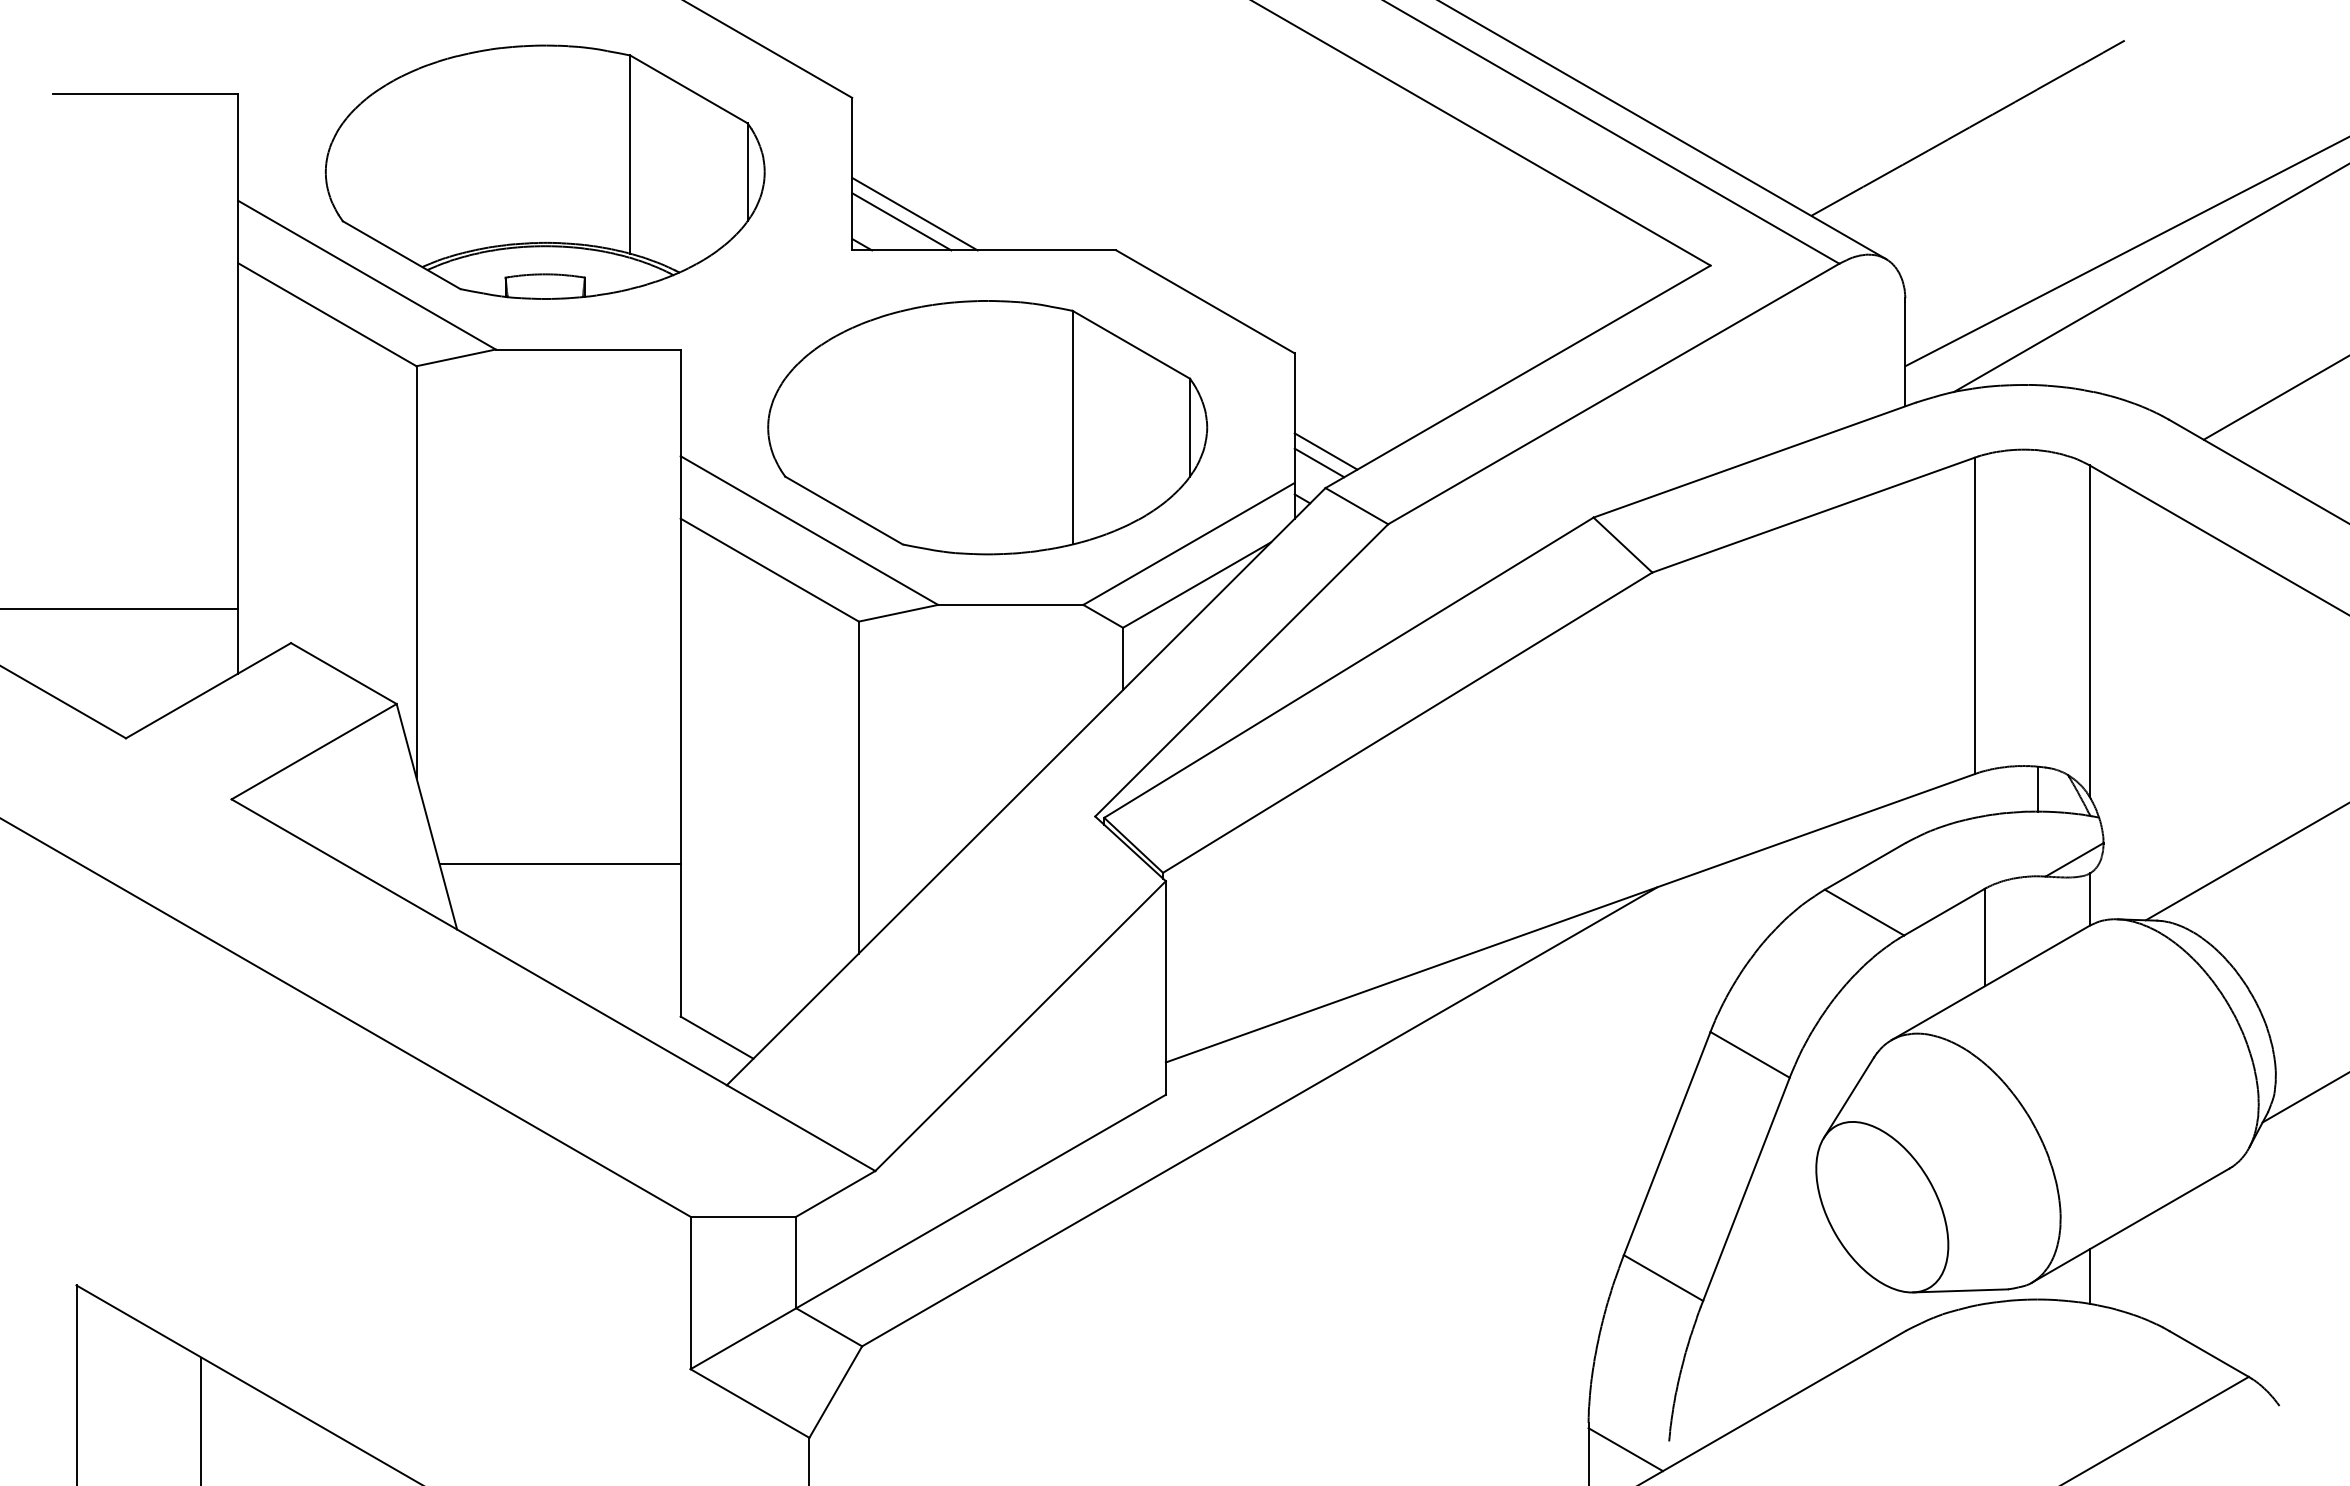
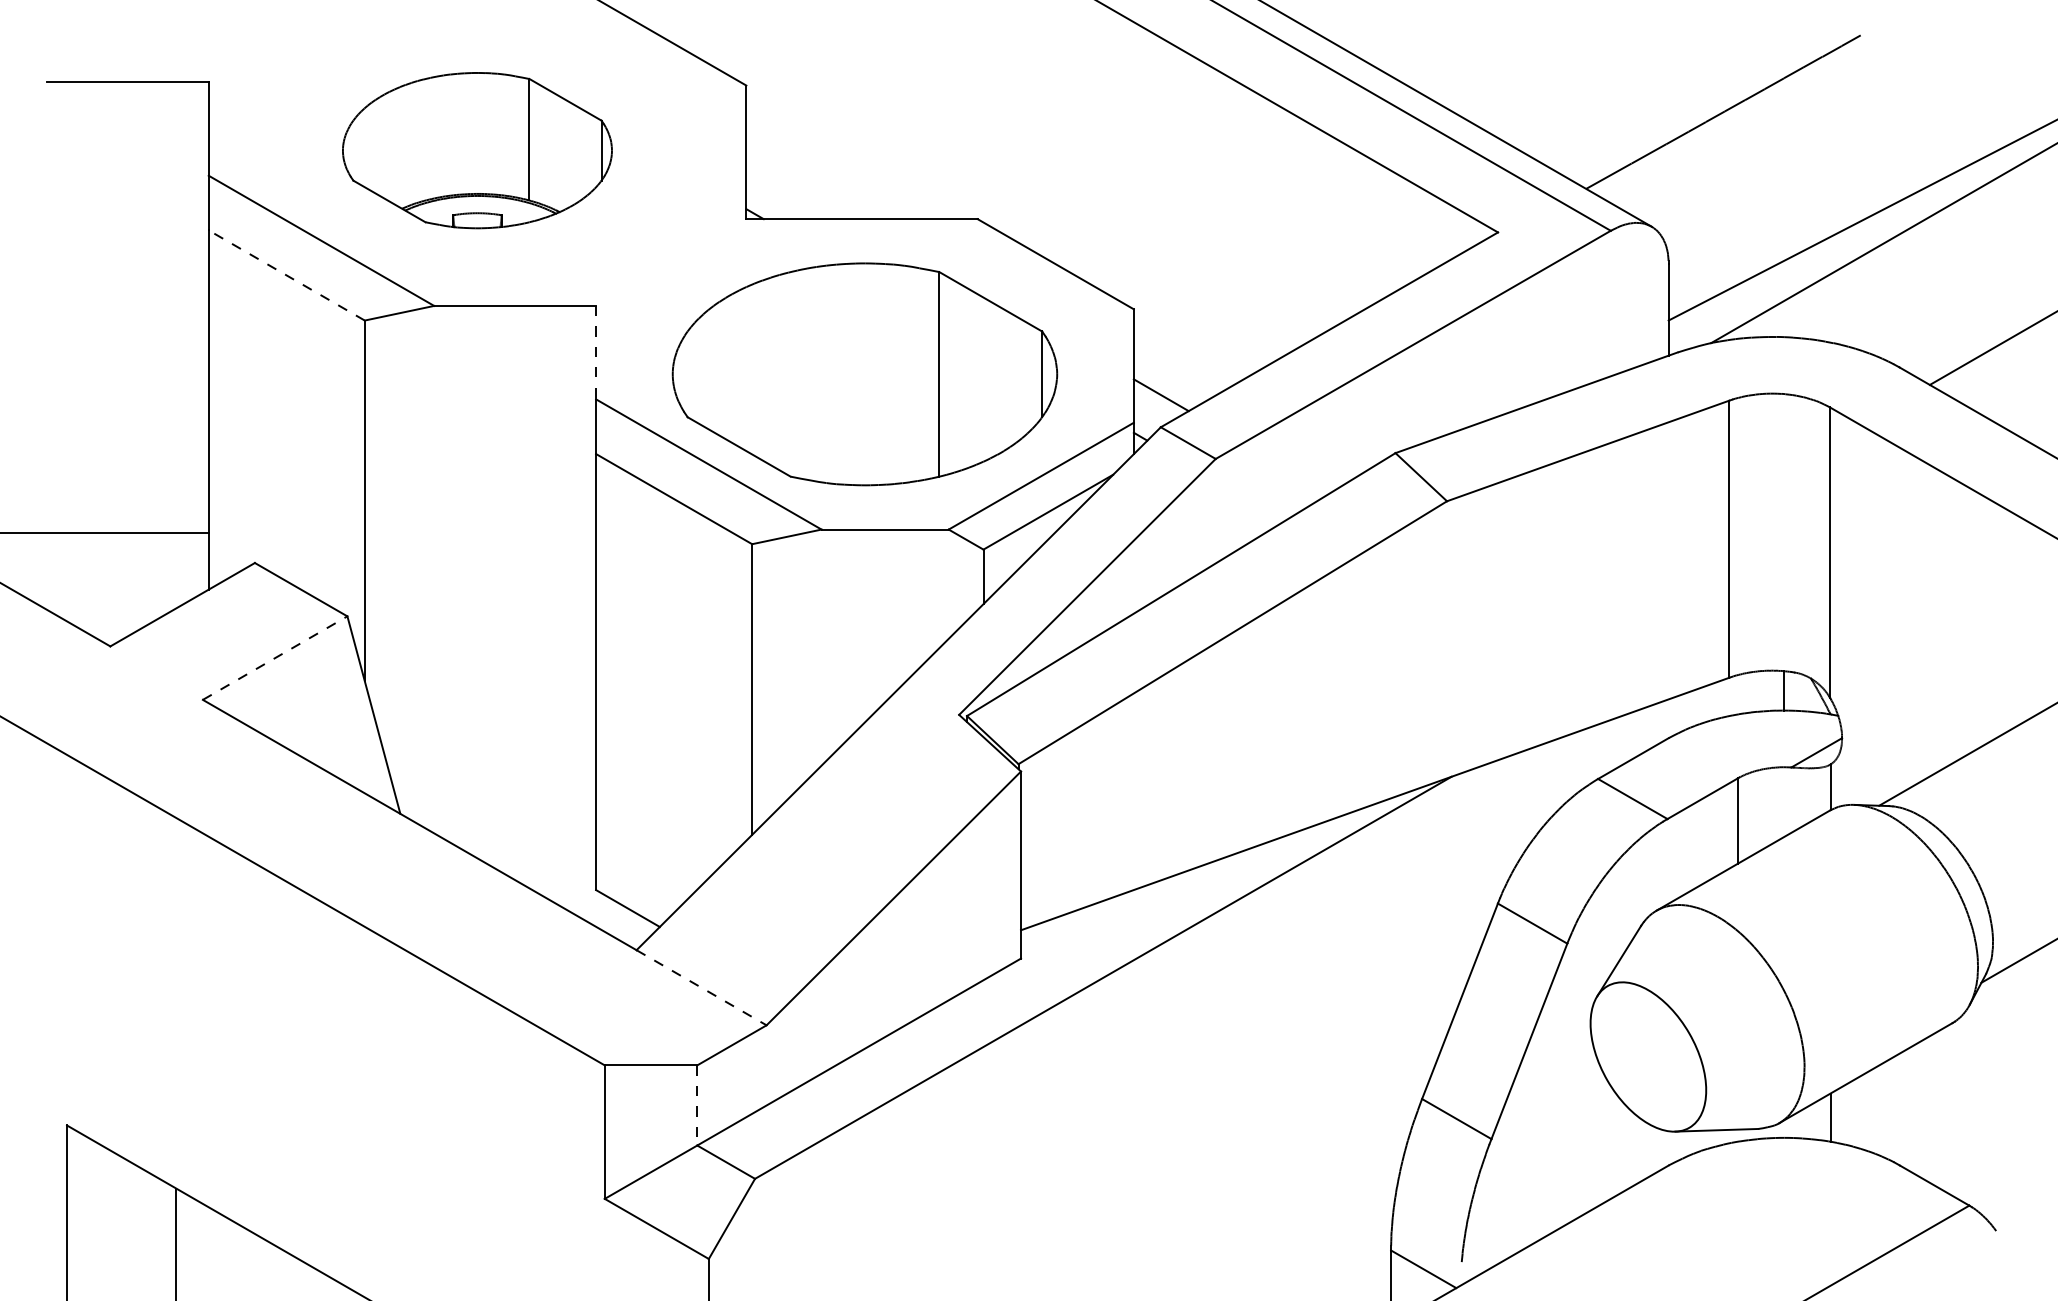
part: (544, 171) -> (476, 150), size x0.7
line: (914, 213) -> (800, 186), removed
line: (901, 221) -> (789, 193), removed
line: (327, 314) -> (286, 275), solid -> dashed
line: (680, 403) -> (595, 353), solid -> dashed
line: (1319, 462) -> (1155, 404), removed
line: (314, 751) -> (275, 657), solid -> dashed
line: (559, 864) -> (490, 756), removed
line: (801, 1128) -> (701, 988), solid -> dashed
line: (796, 1262) -> (697, 1105), solid -> dashed

